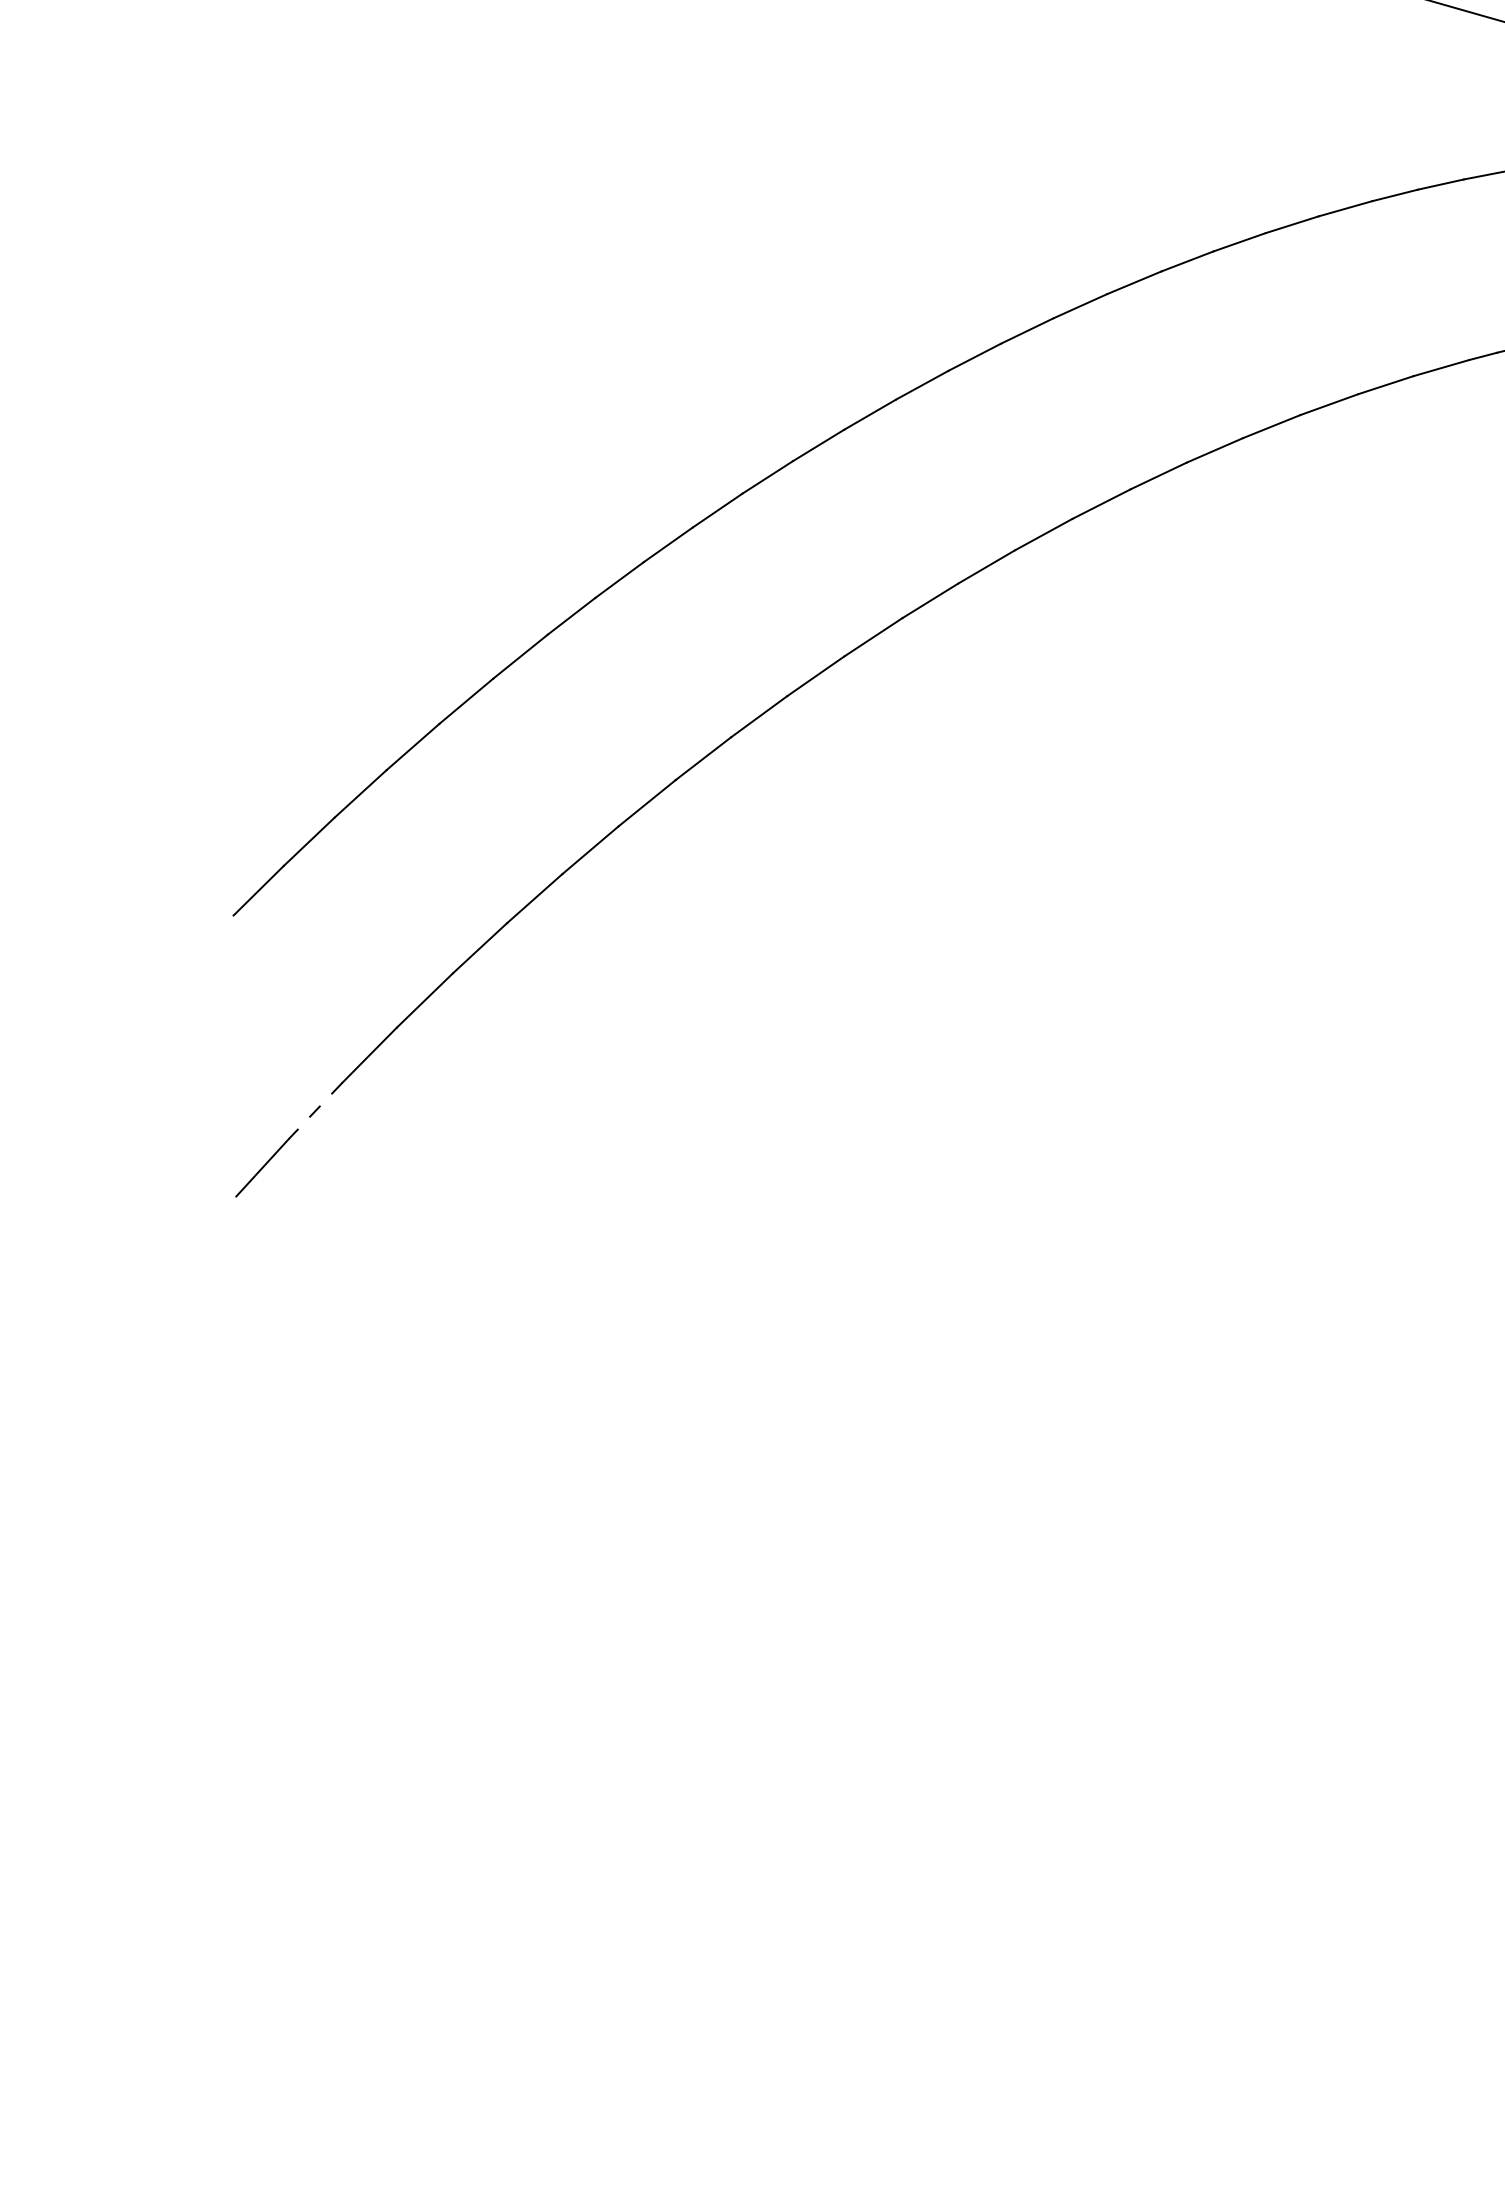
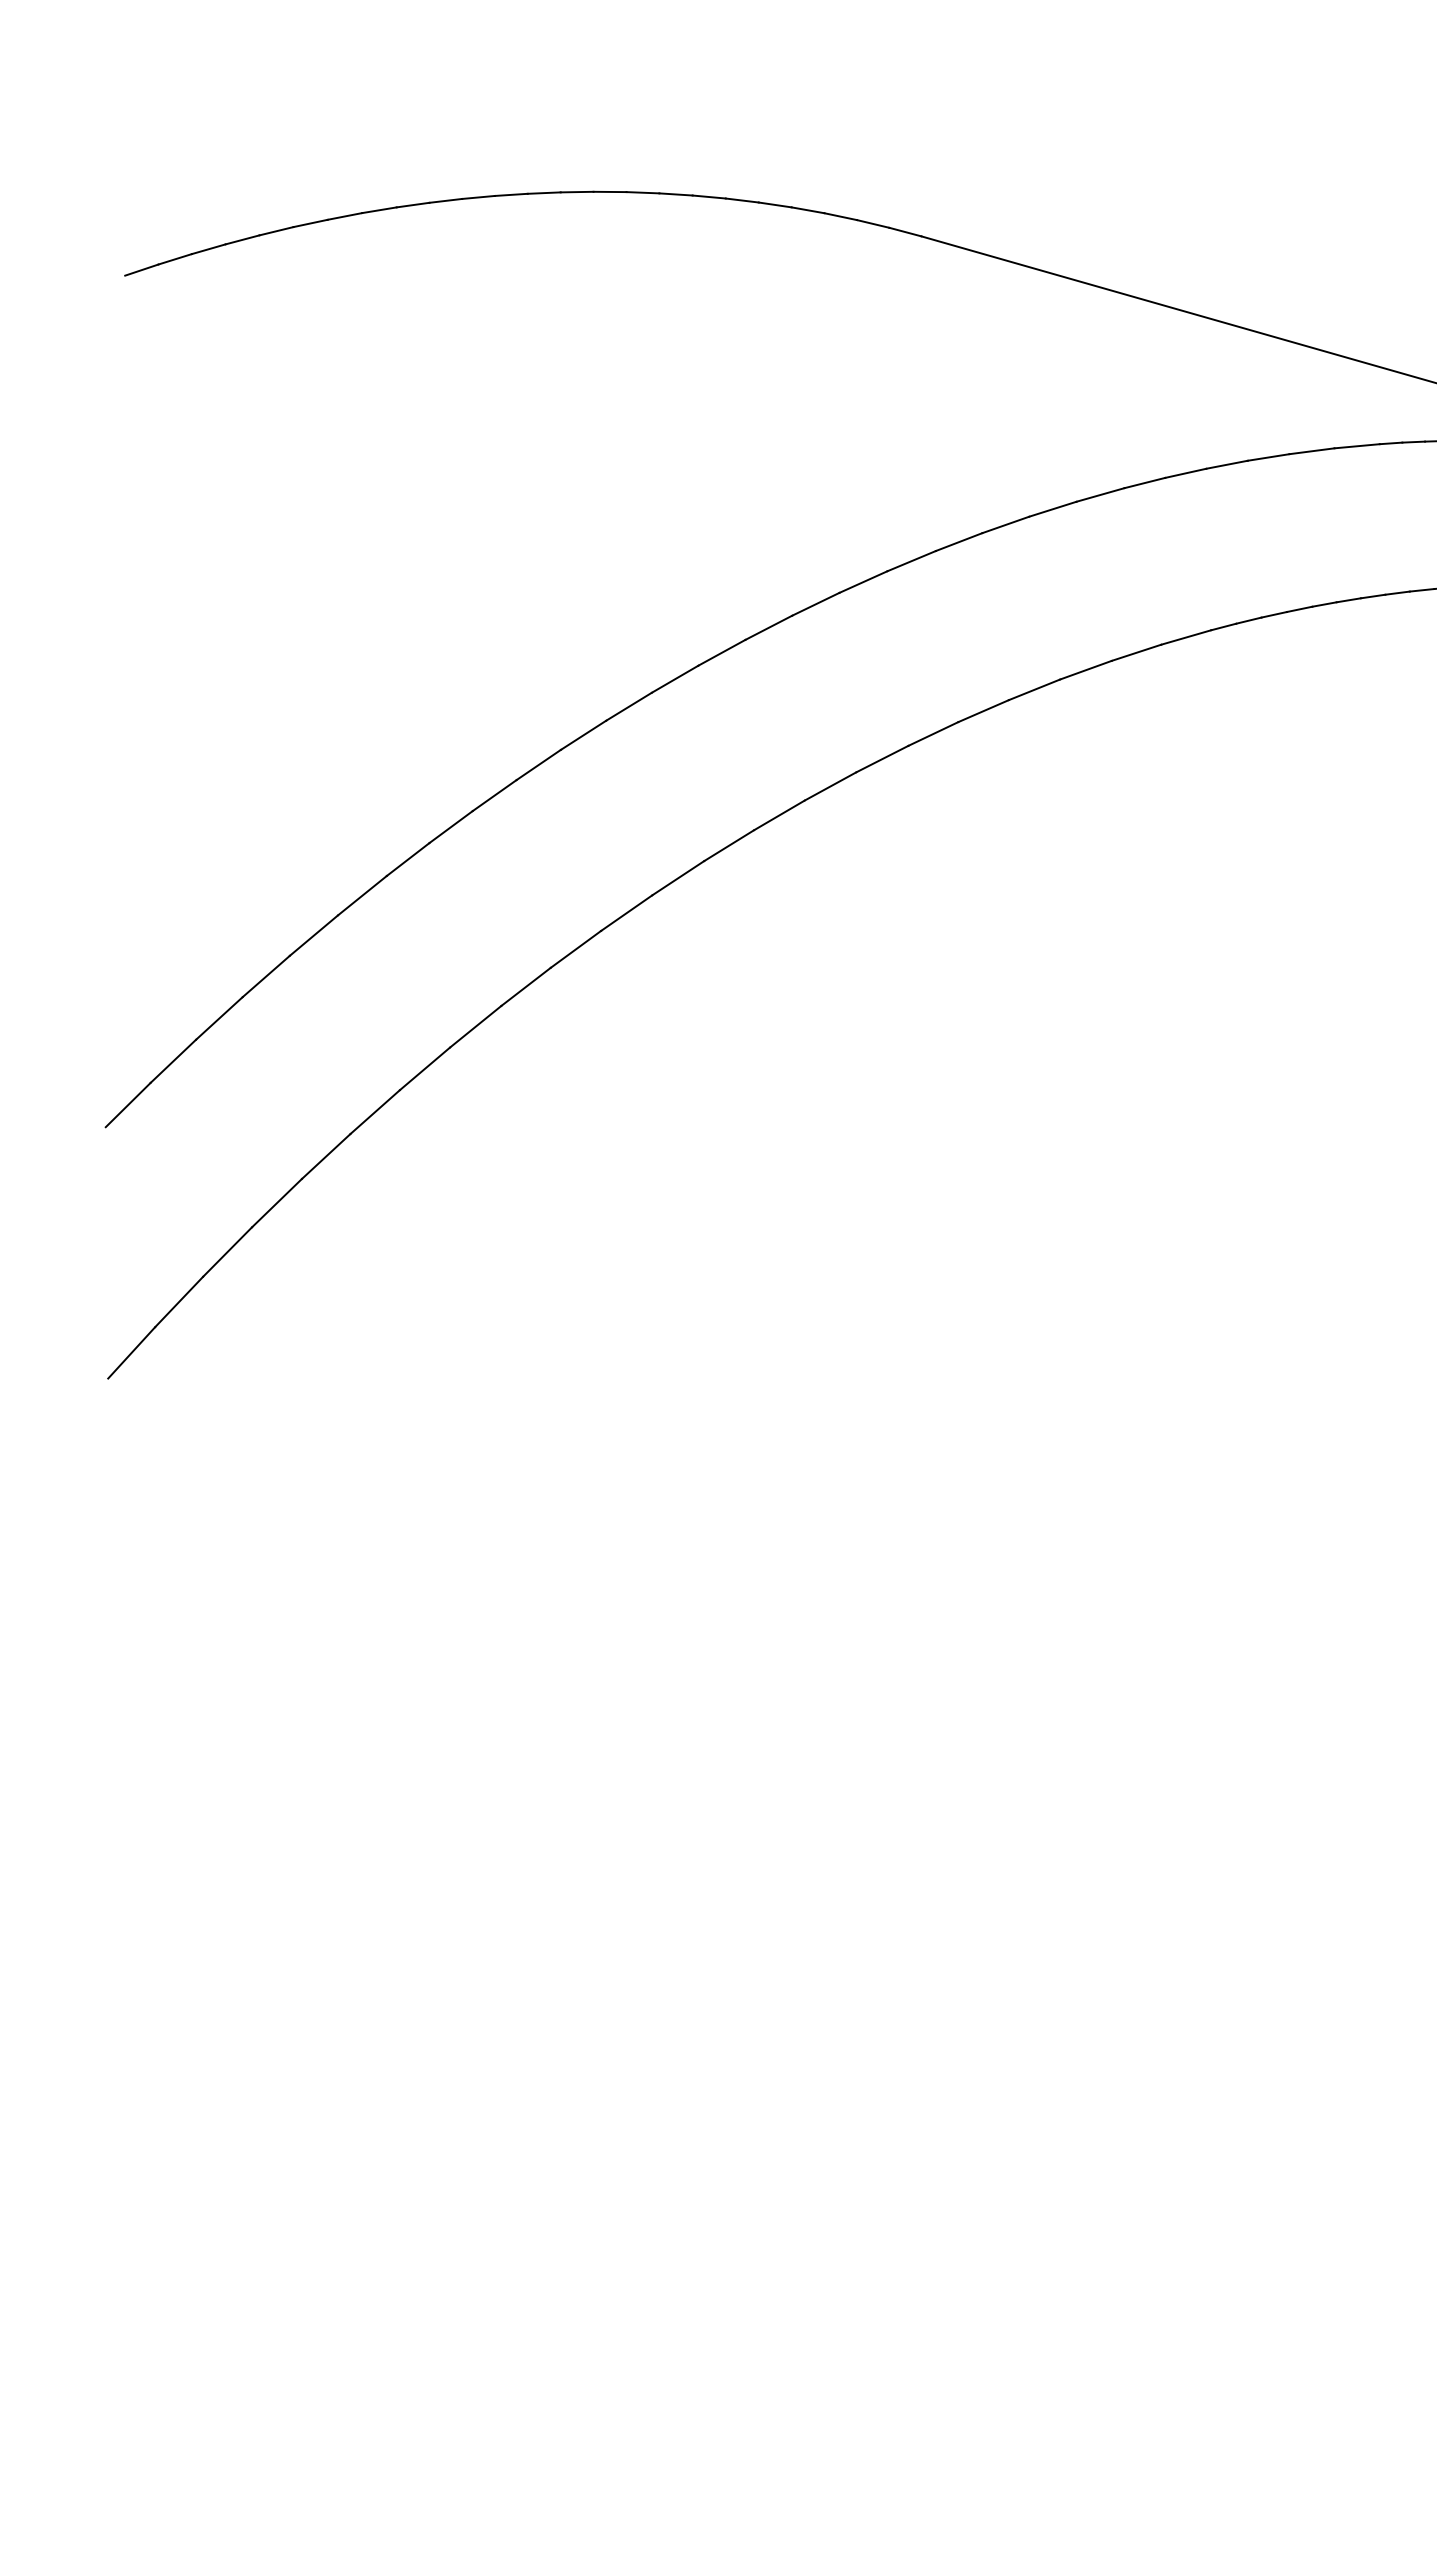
line: (315, 1110) -> (179, 1301), dashed -> solid

